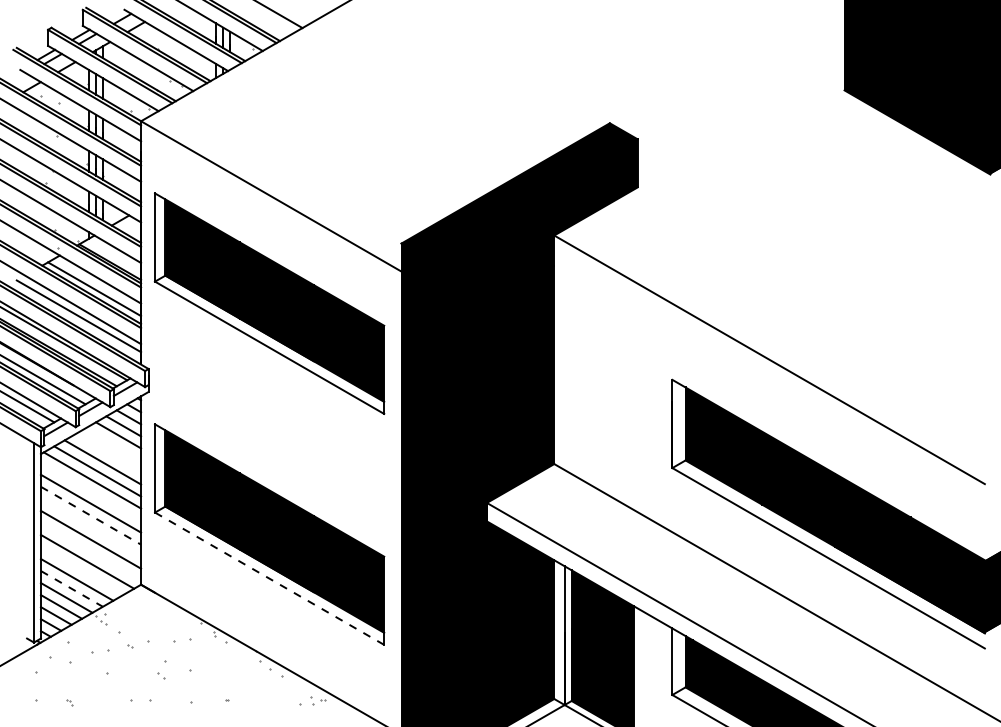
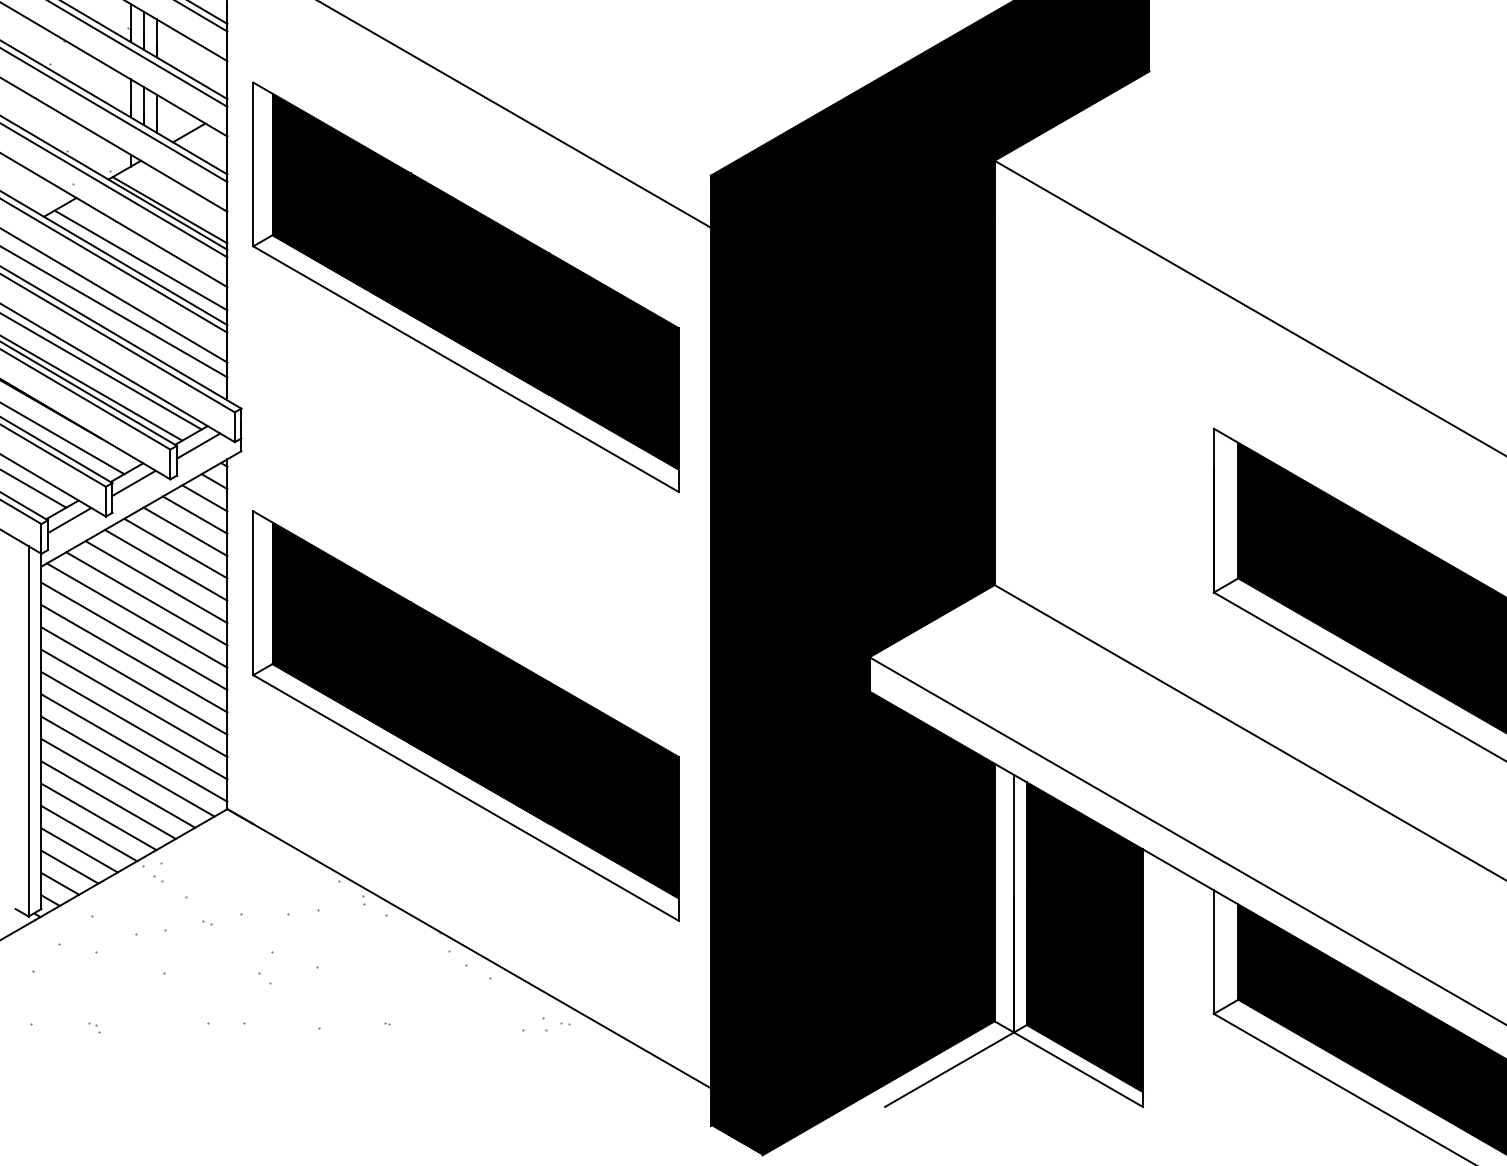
line: (113, 444) -> (176, 548), added
line: (108, 453) -> (166, 565), added
line: (90, 491) -> (133, 636), added
line: (91, 515) -> (135, 680), dashed -> solid
line: (90, 527) -> (133, 702), added
line: (90, 551) -> (133, 747), added
line: (81, 570) -> (116, 782), added
line: (269, 578) -> (465, 797), dashed -> solid
line: (71, 588) -> (98, 816), dashed -> solid

